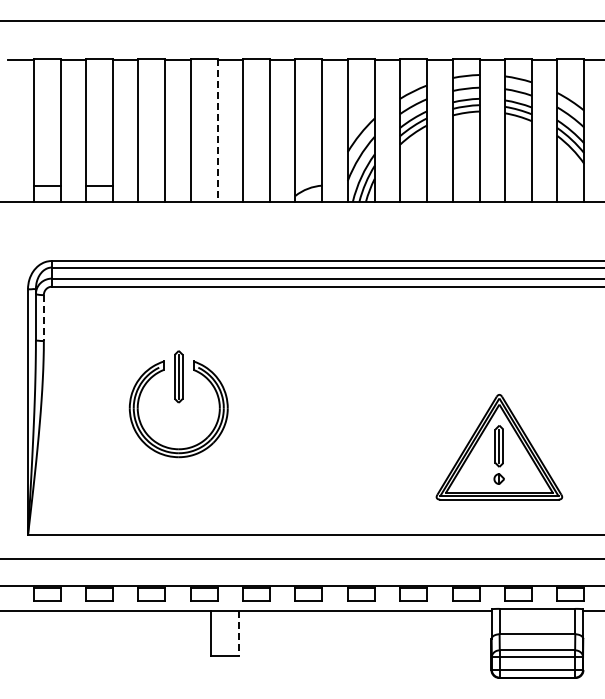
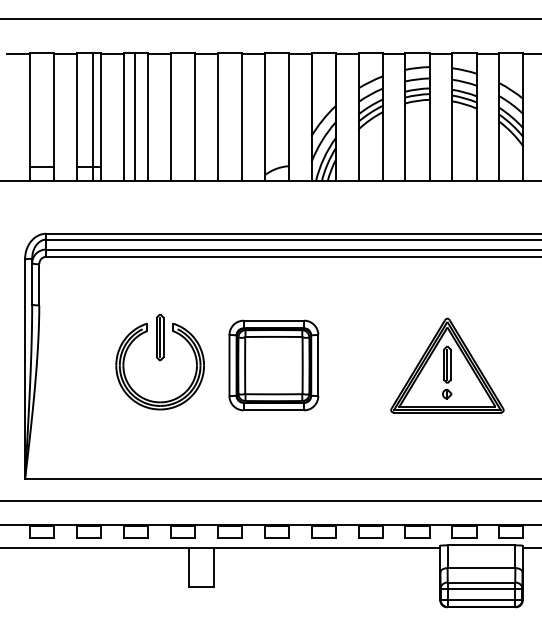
line: (104, 130) -> (93, 116), added
line: (150, 130) -> (134, 116), added
line: (217, 131) -> (194, 117), dashed -> solid
line: (43, 318) -> (38, 285), dashed -> solid
part: (305, 407) -> (273, 364), added
part: (499, 447) -> (447, 365), moved
line: (239, 634) -> (214, 568), dashed -> solid

